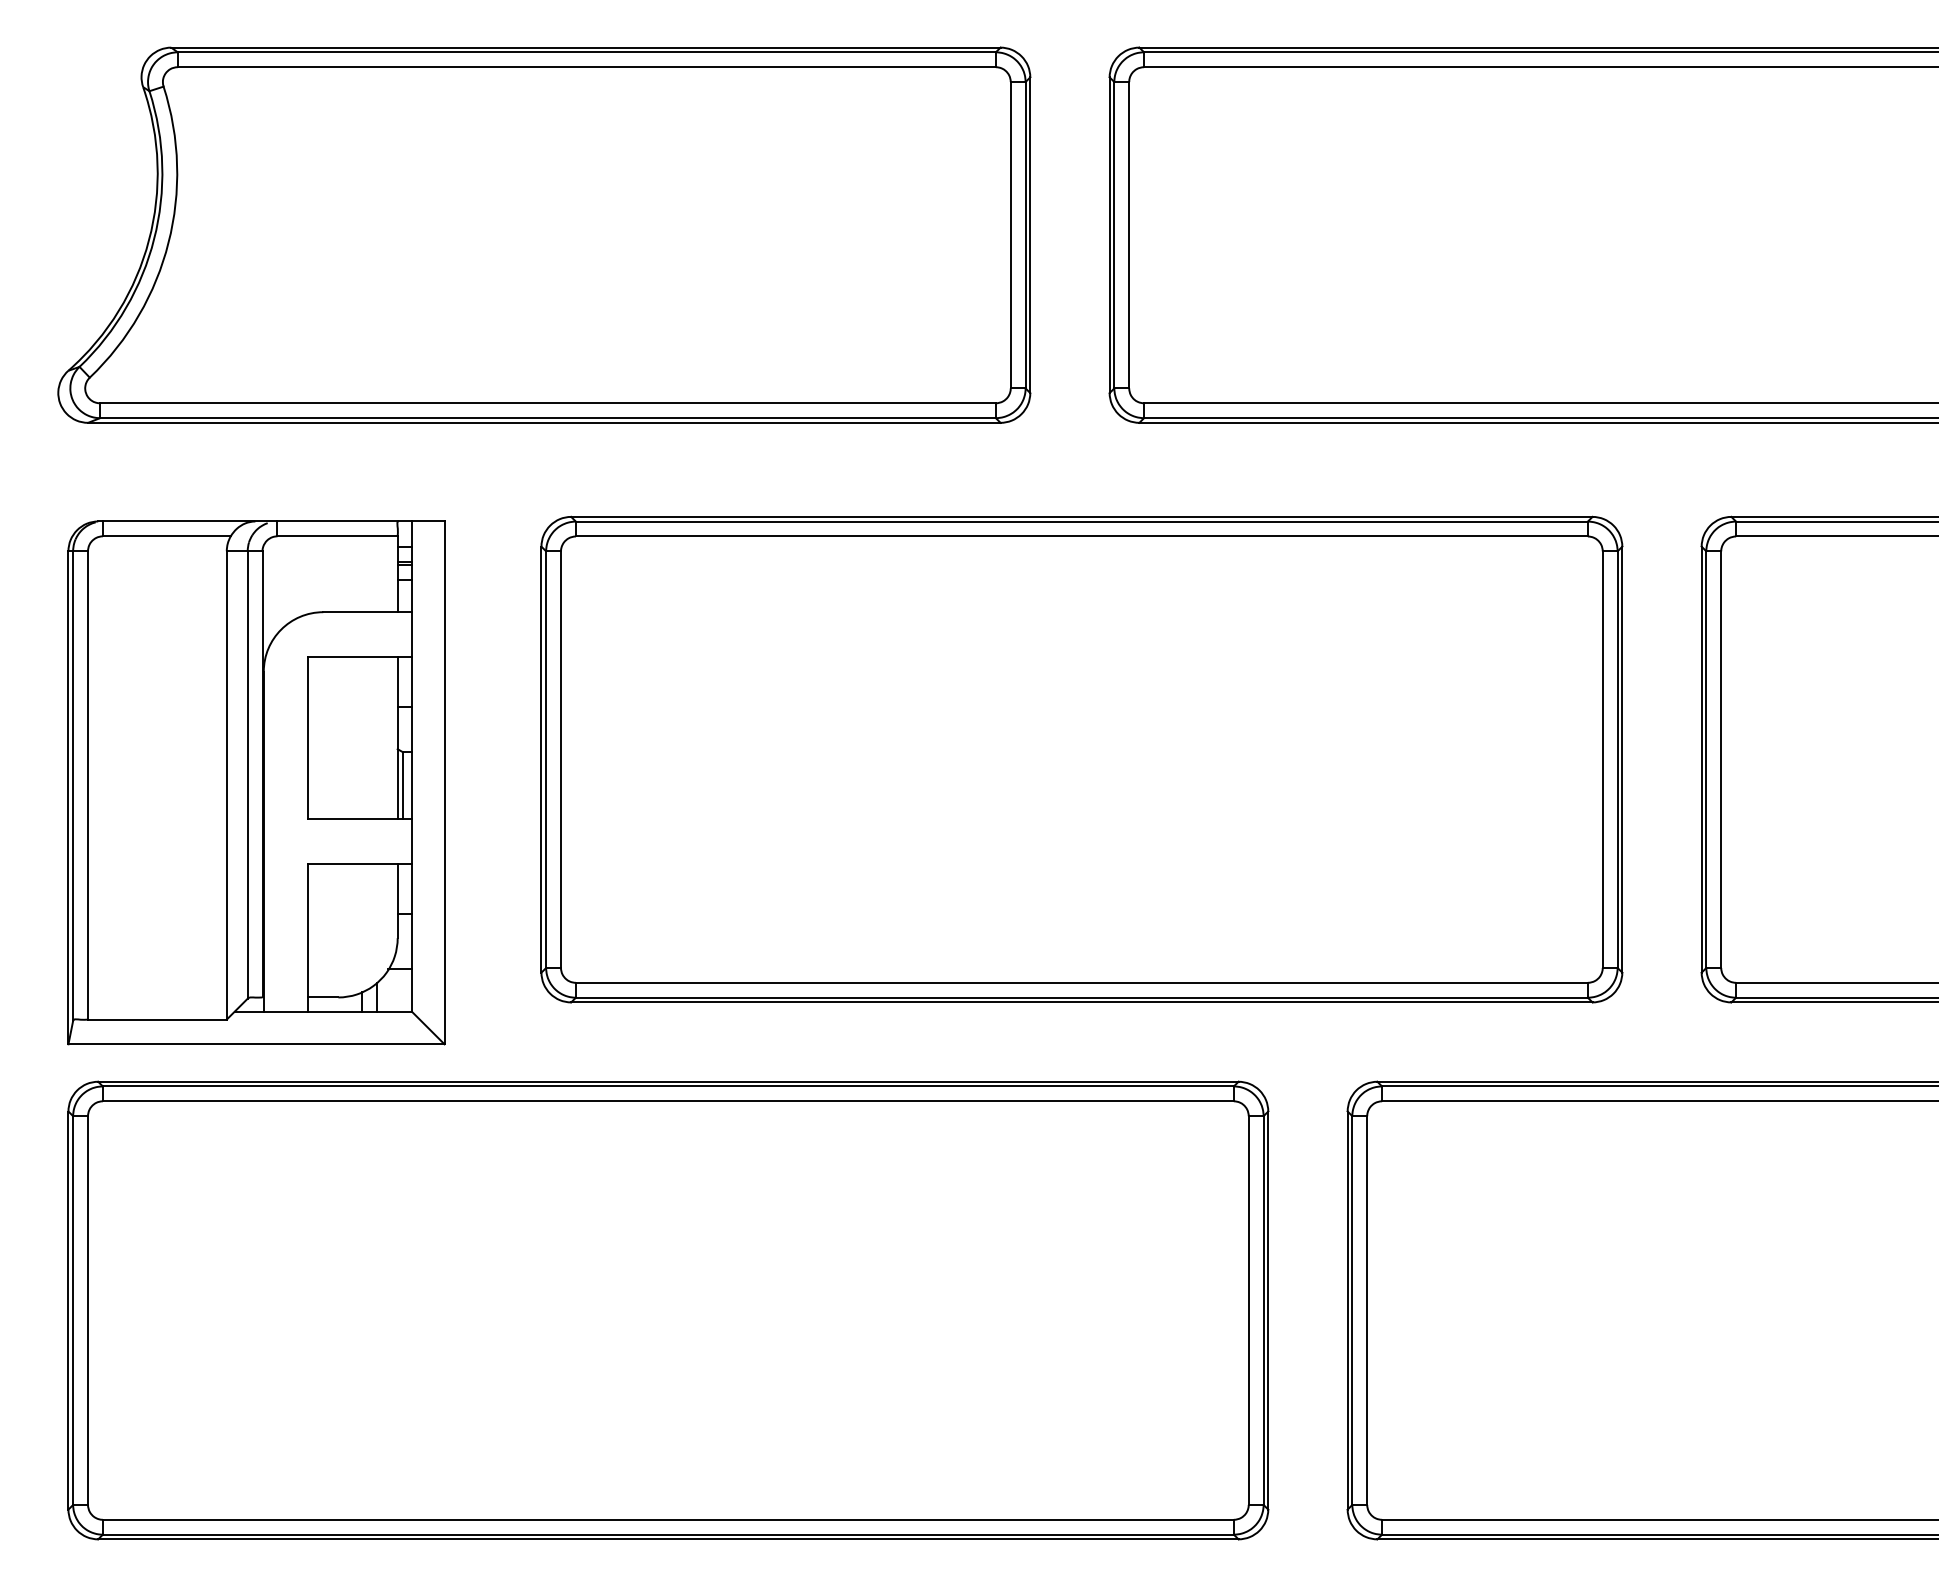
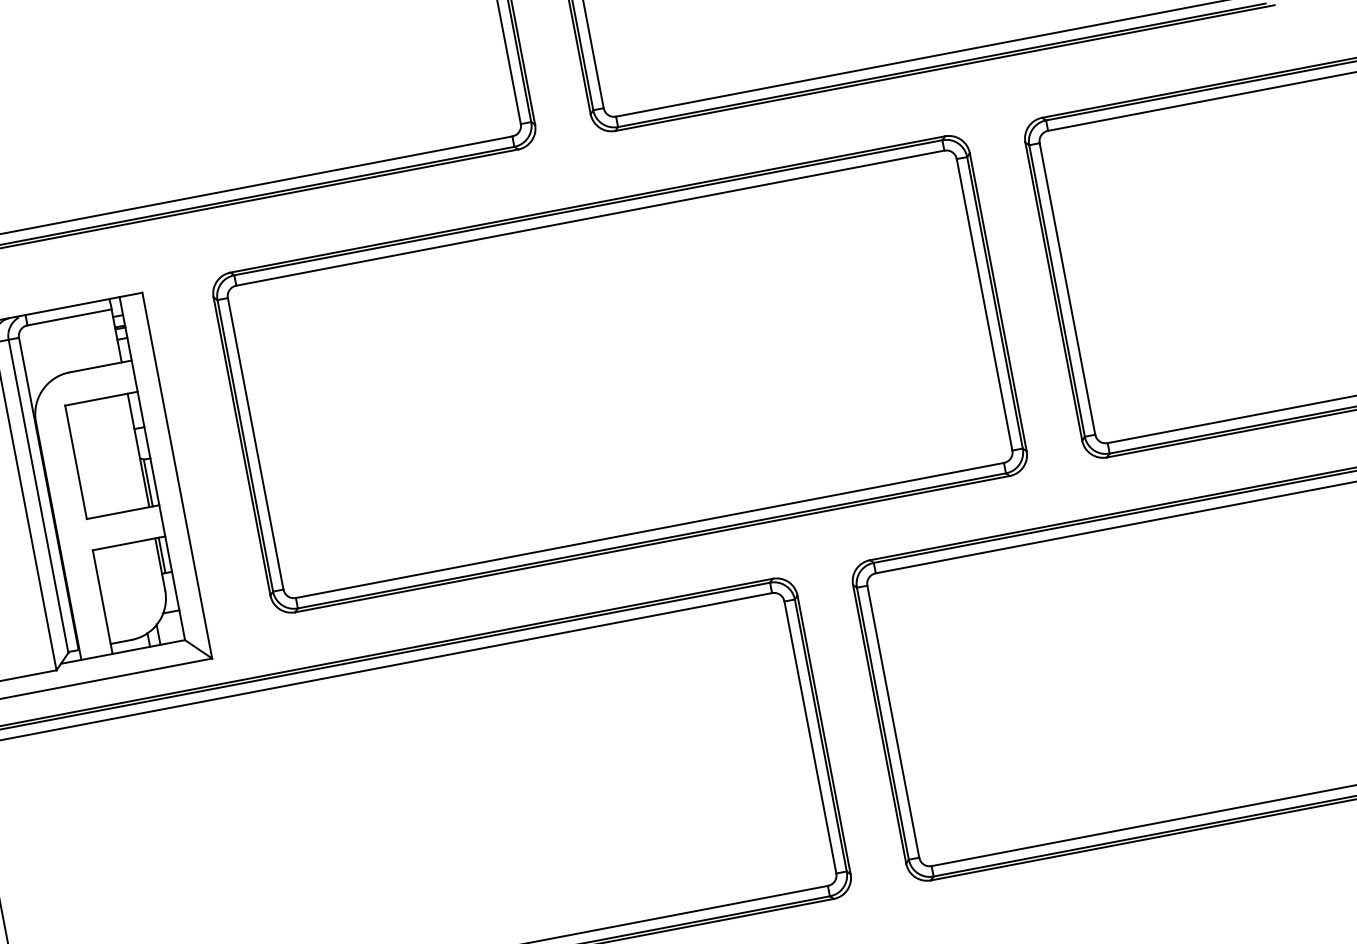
line: (402, 888) -> (161, 555), added

